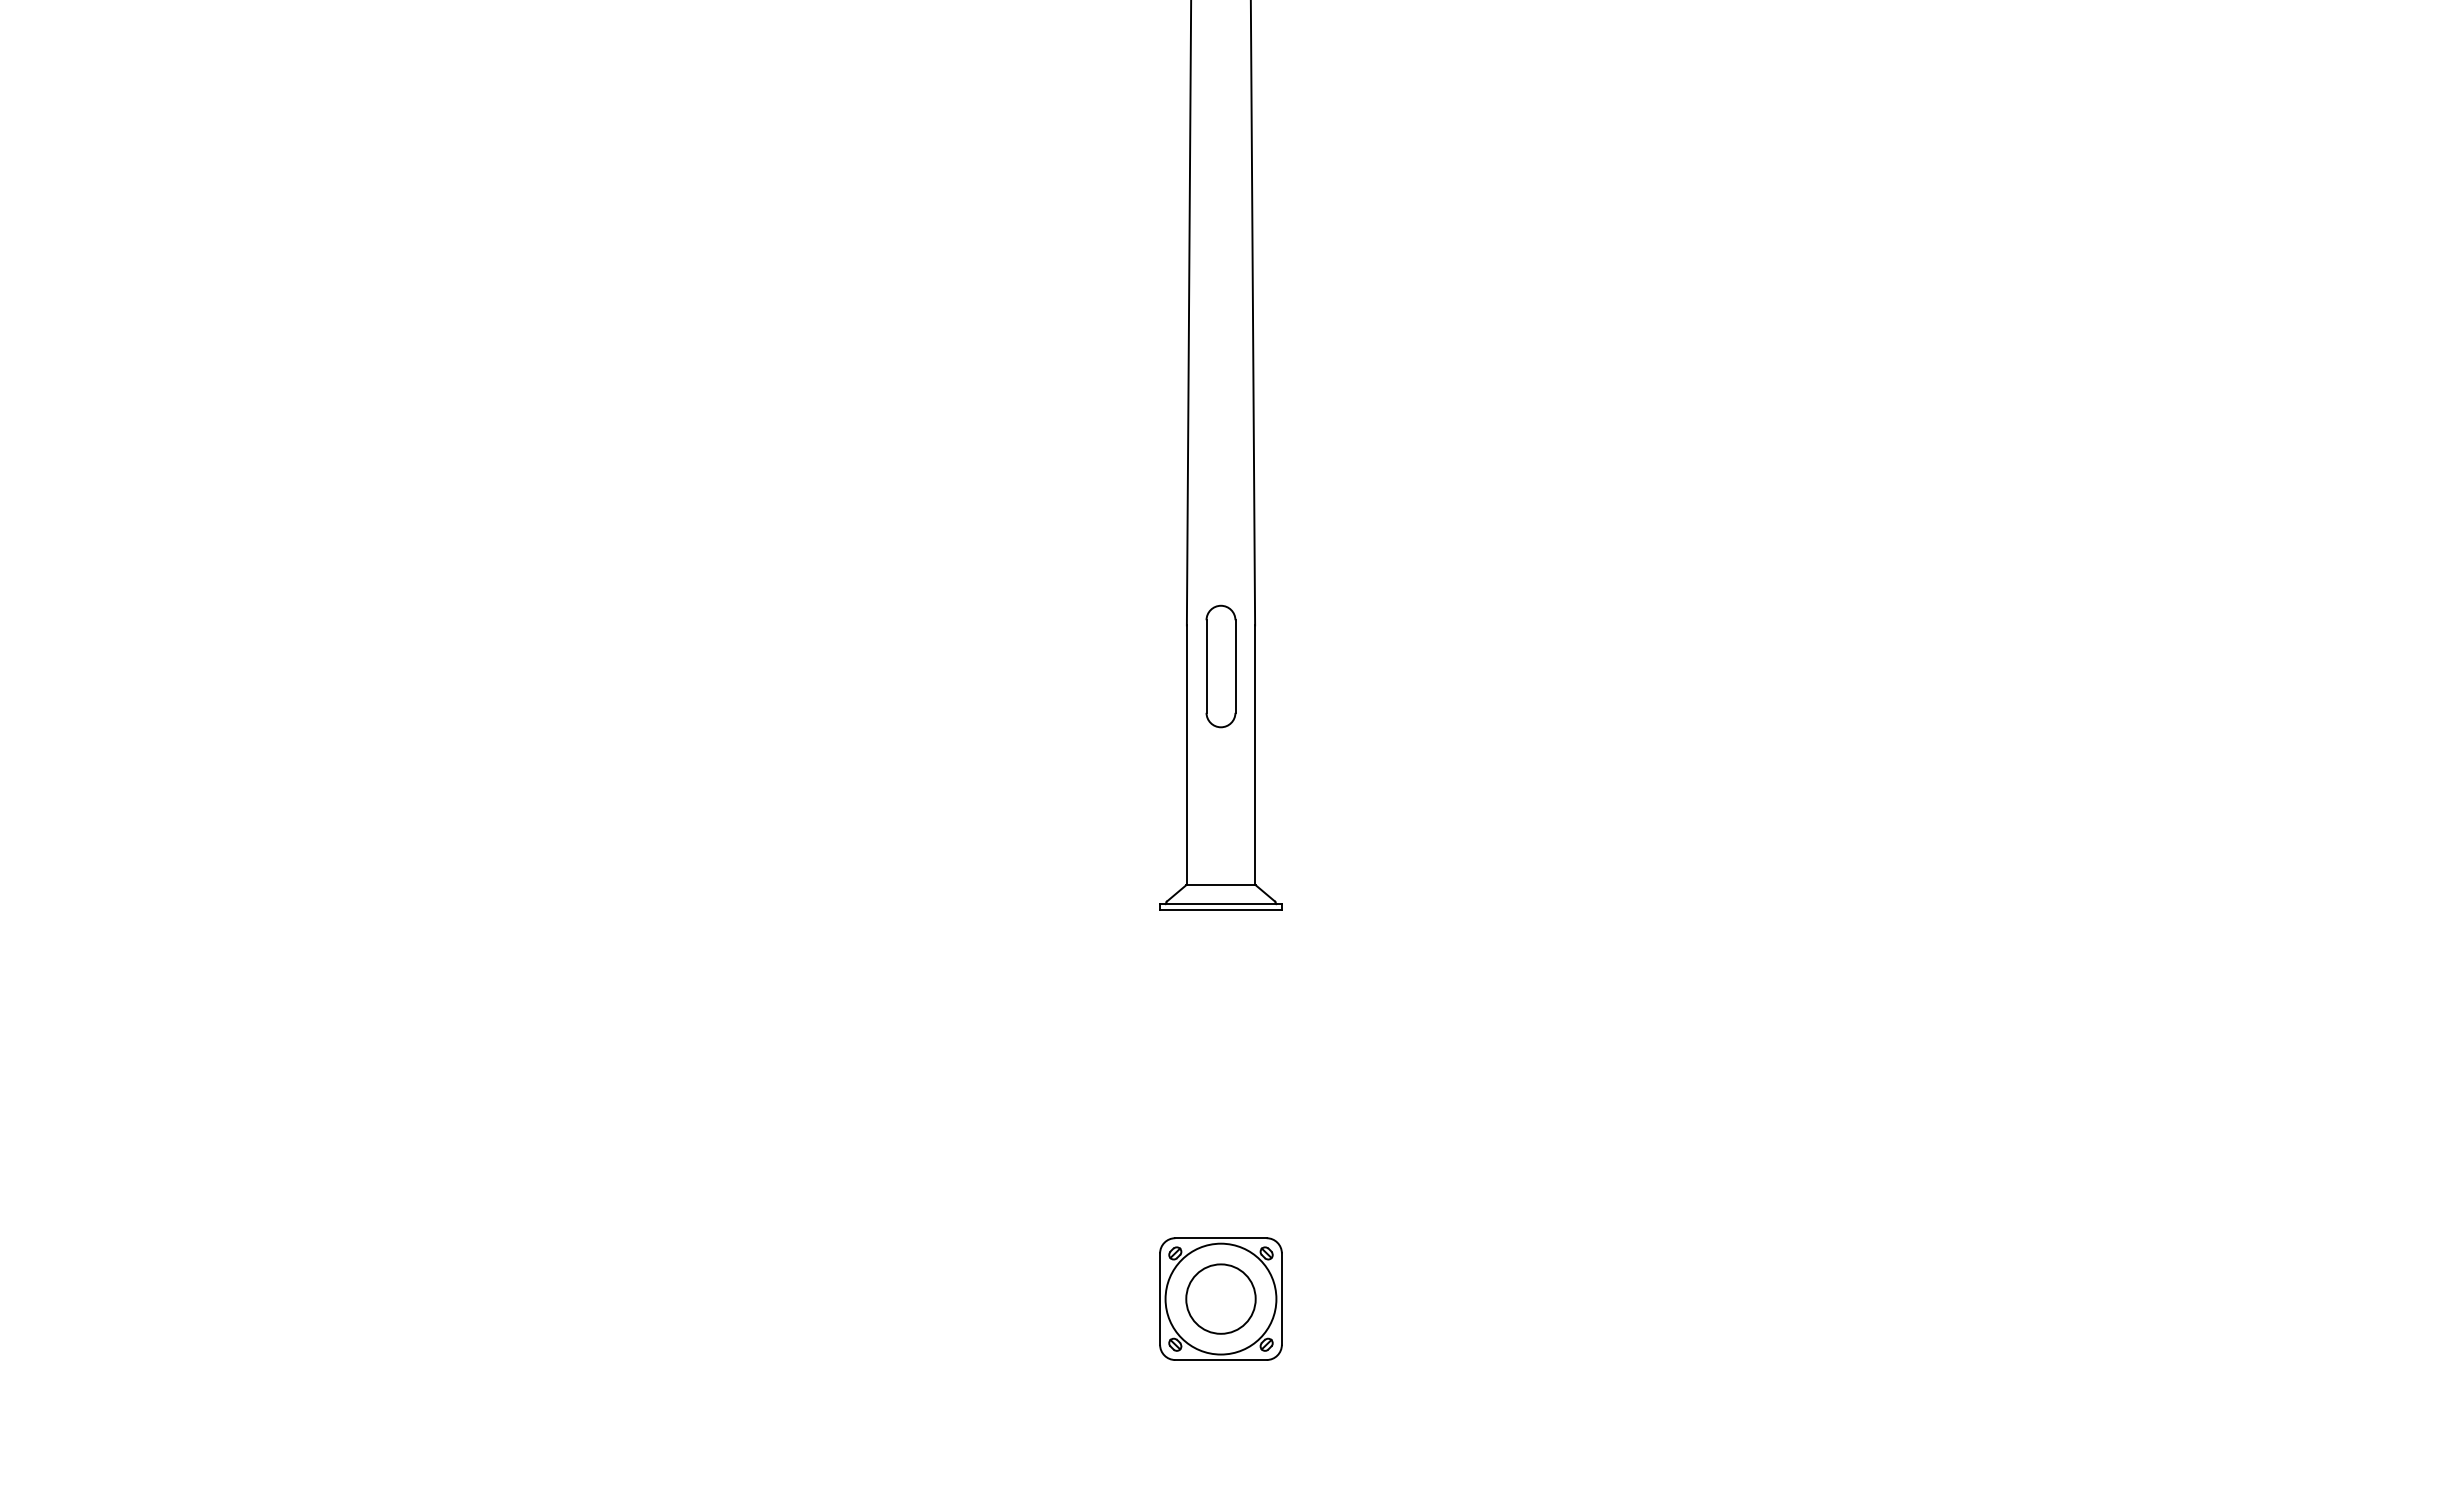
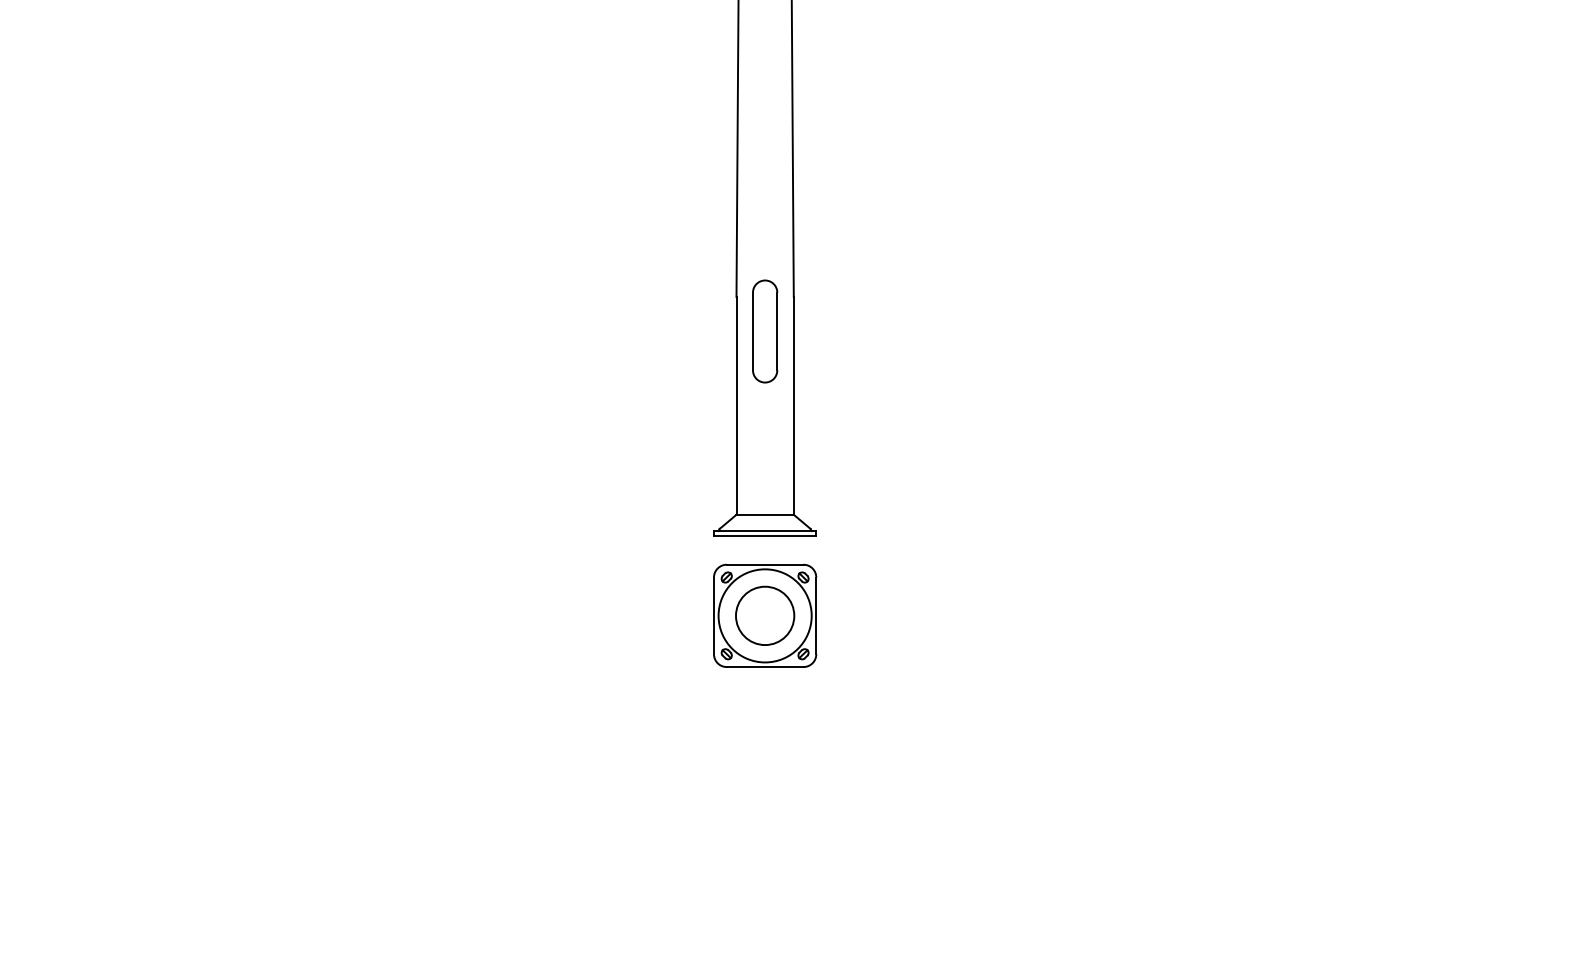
part: (1220, 1298) -> (764, 615), moved

